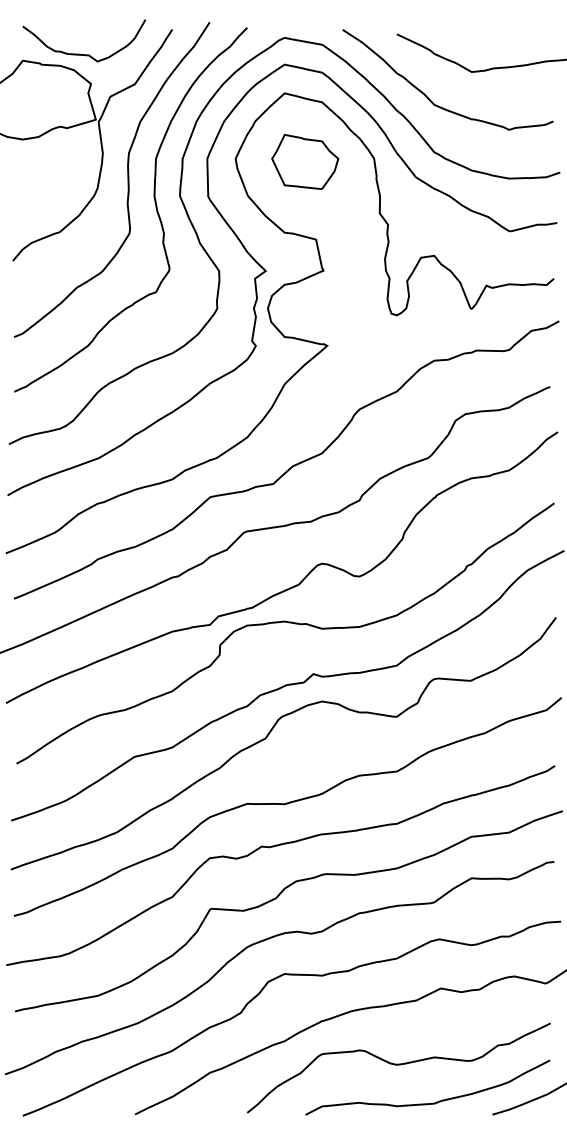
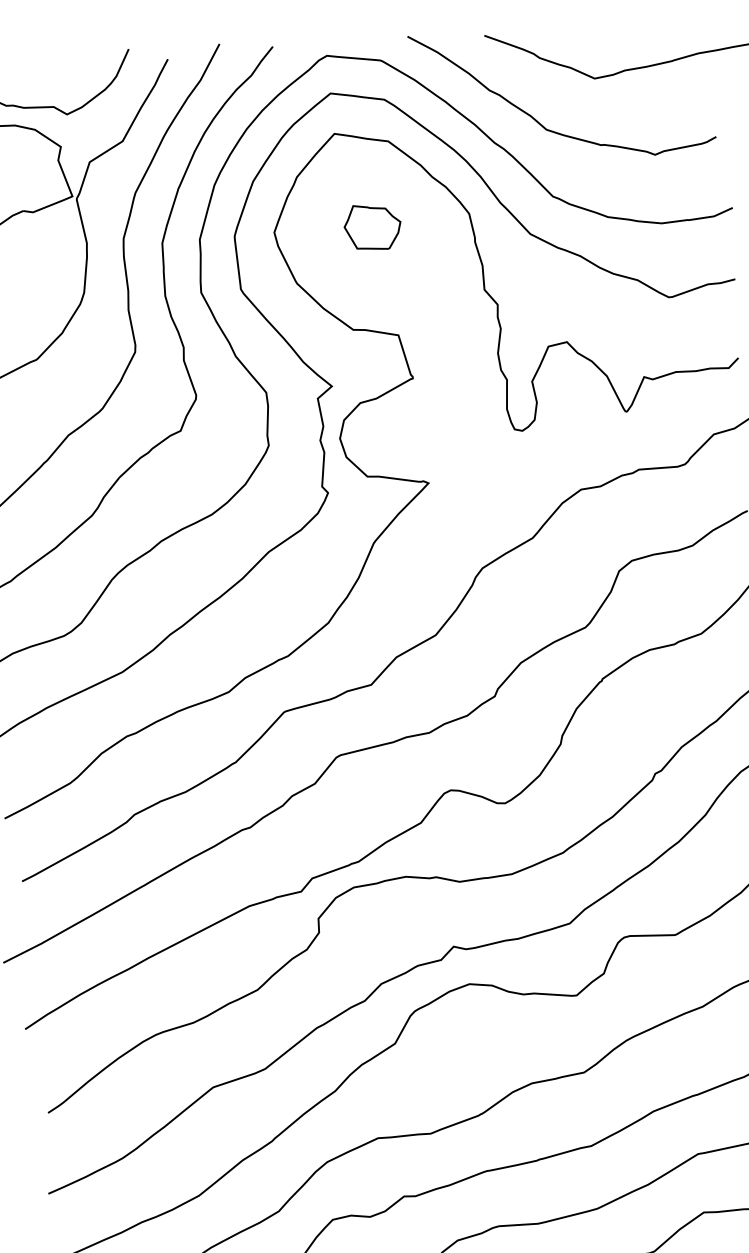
part: (305, 161) -> (372, 226), size x0.6

